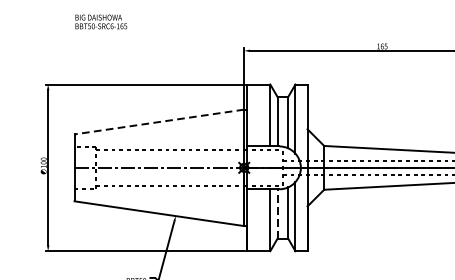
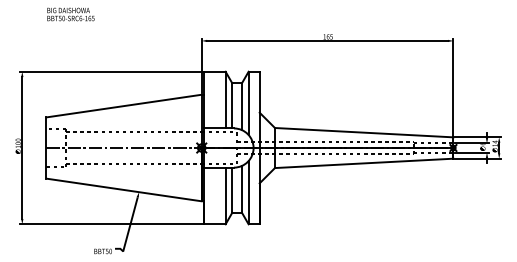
line: (158, 122) -> (123, 106), dashed -> solid
line: (277, 214) -> (232, 190), dashed -> solid

